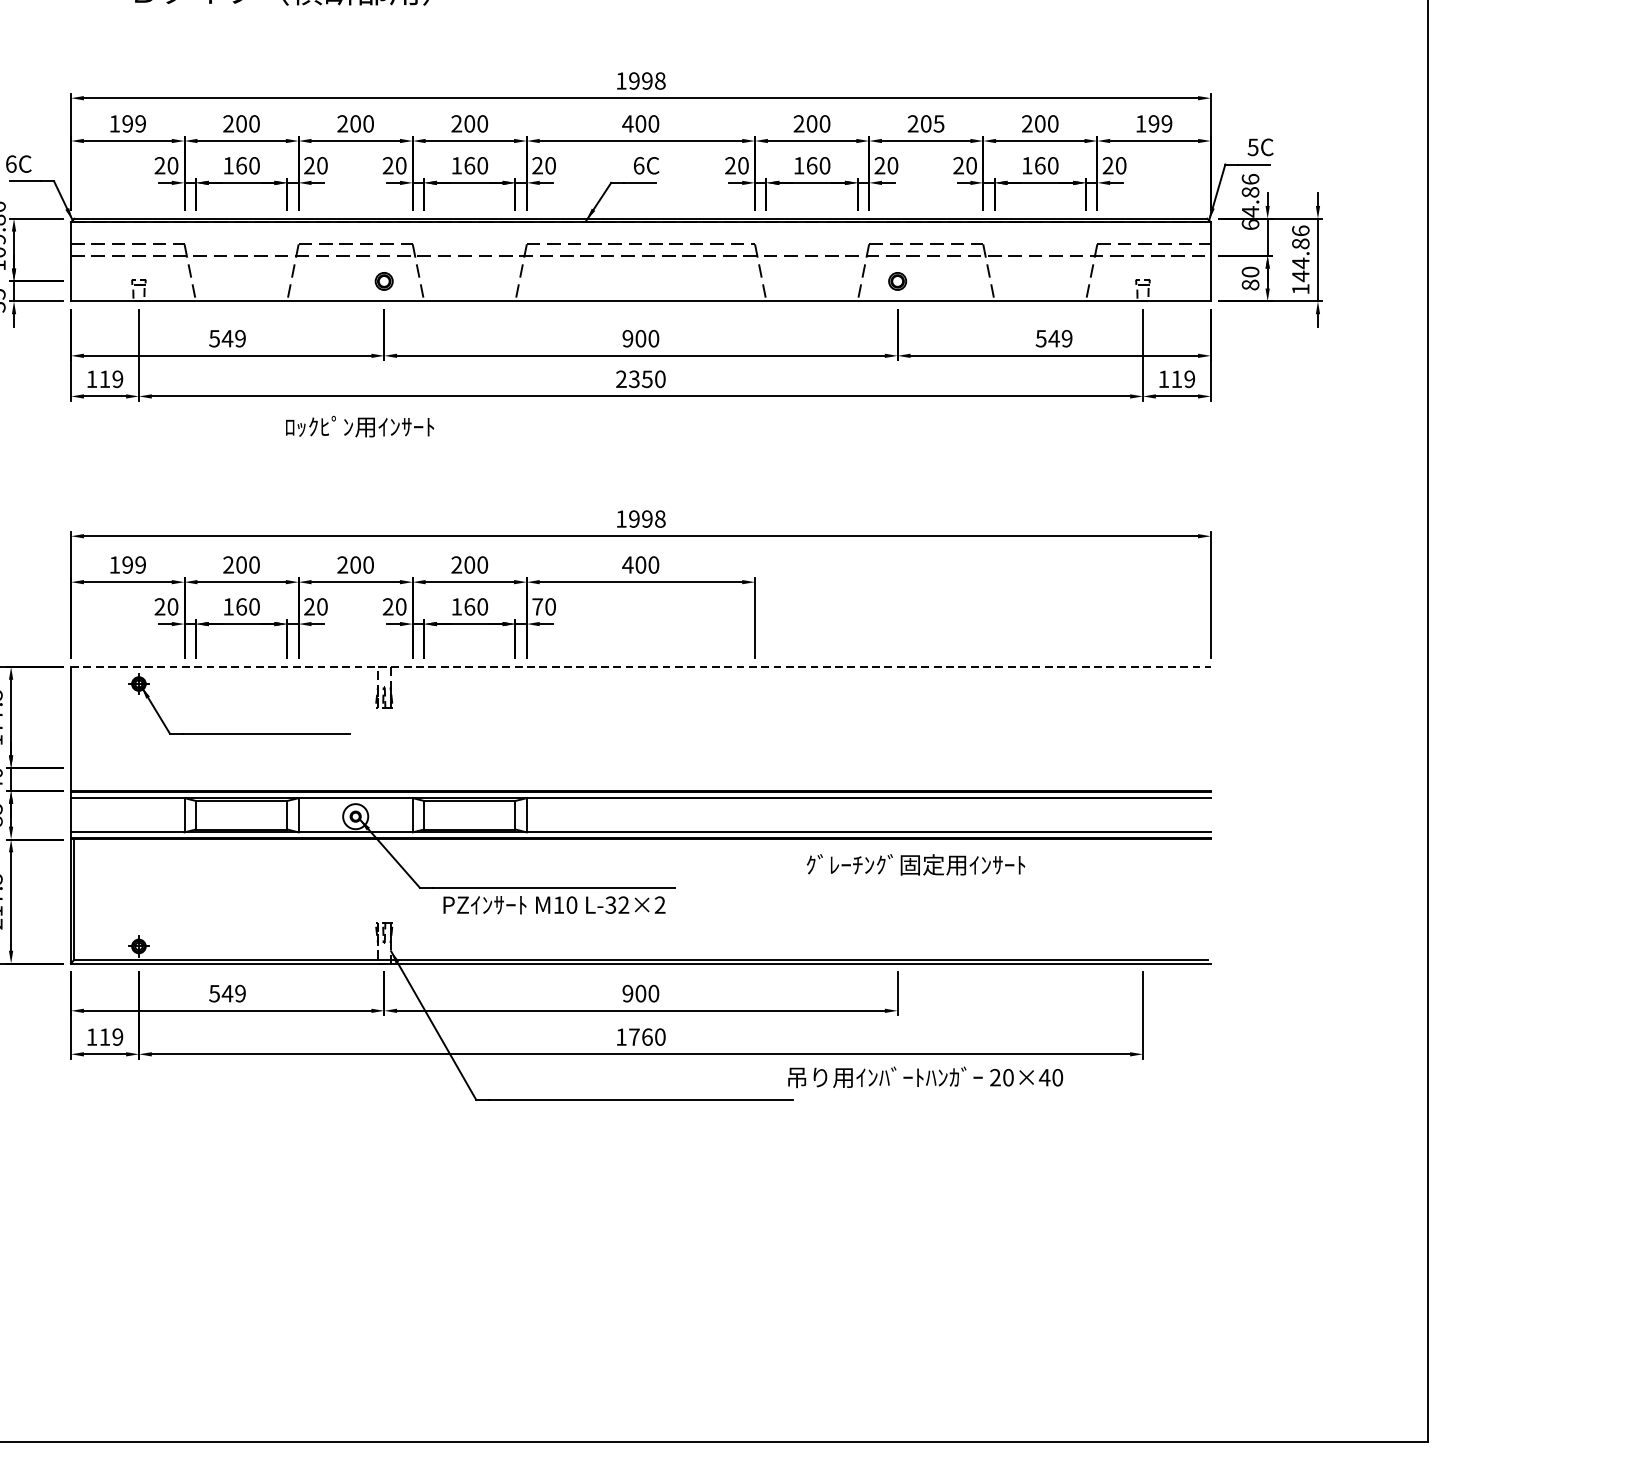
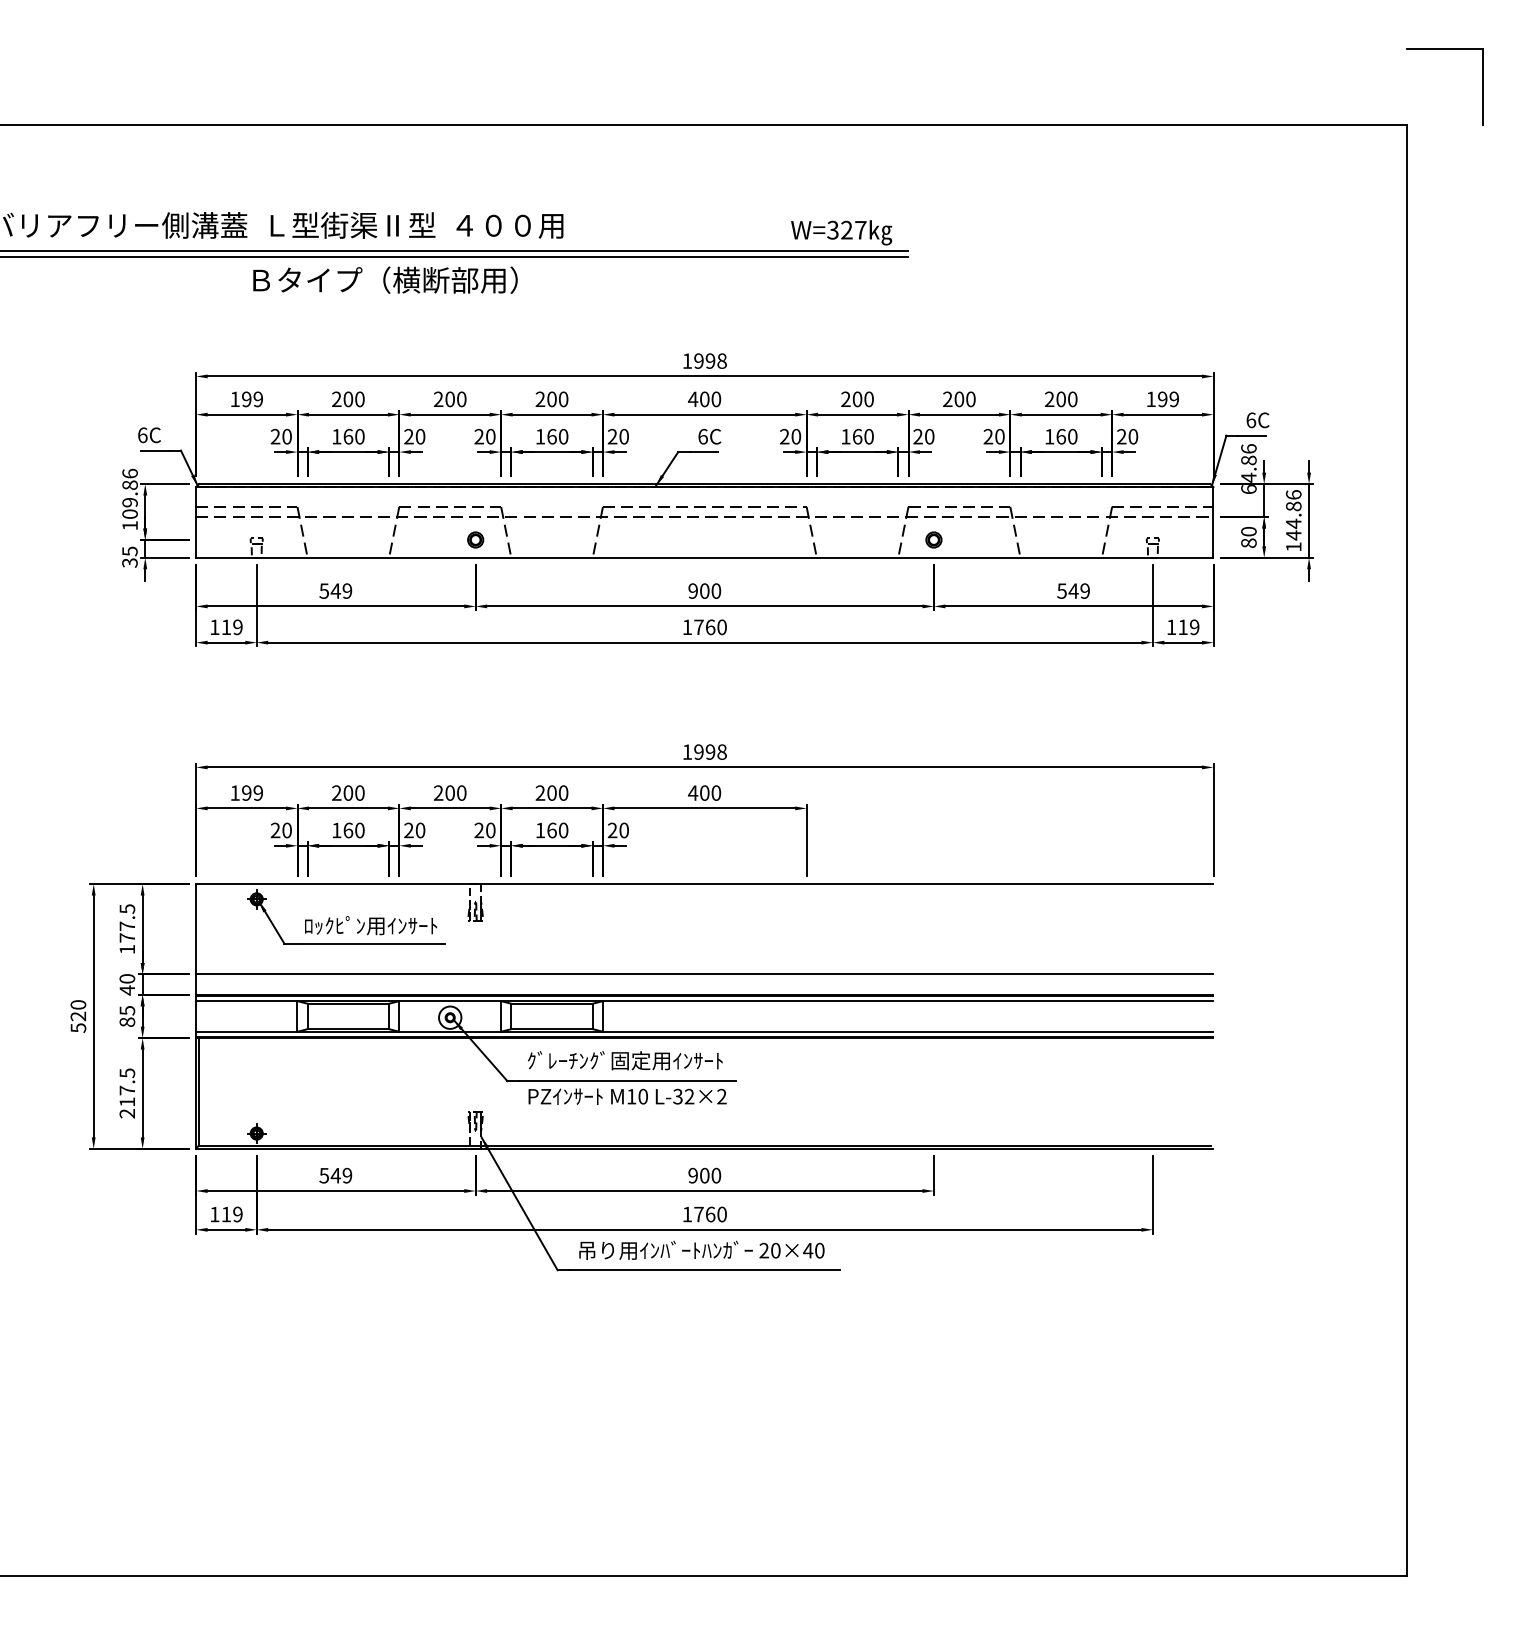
text: (938, 124) -> (970, 399), 205 -> 200
text: (1253, 147) -> (1251, 420), 5C -> 6C
text: (633, 379) -> (698, 627), 2350 -> 1760
text: (360, 426) -> (371, 925), moved
text: (537, 606) -> (612, 830), 70 -> 20
line: (640, 667) -> (704, 884), dashed -> solid
line: (640, 768) -> (704, 974), added
text: (916, 864) -> (625, 1060), moved
text: (925, 1076) -> (701, 1249), moved

